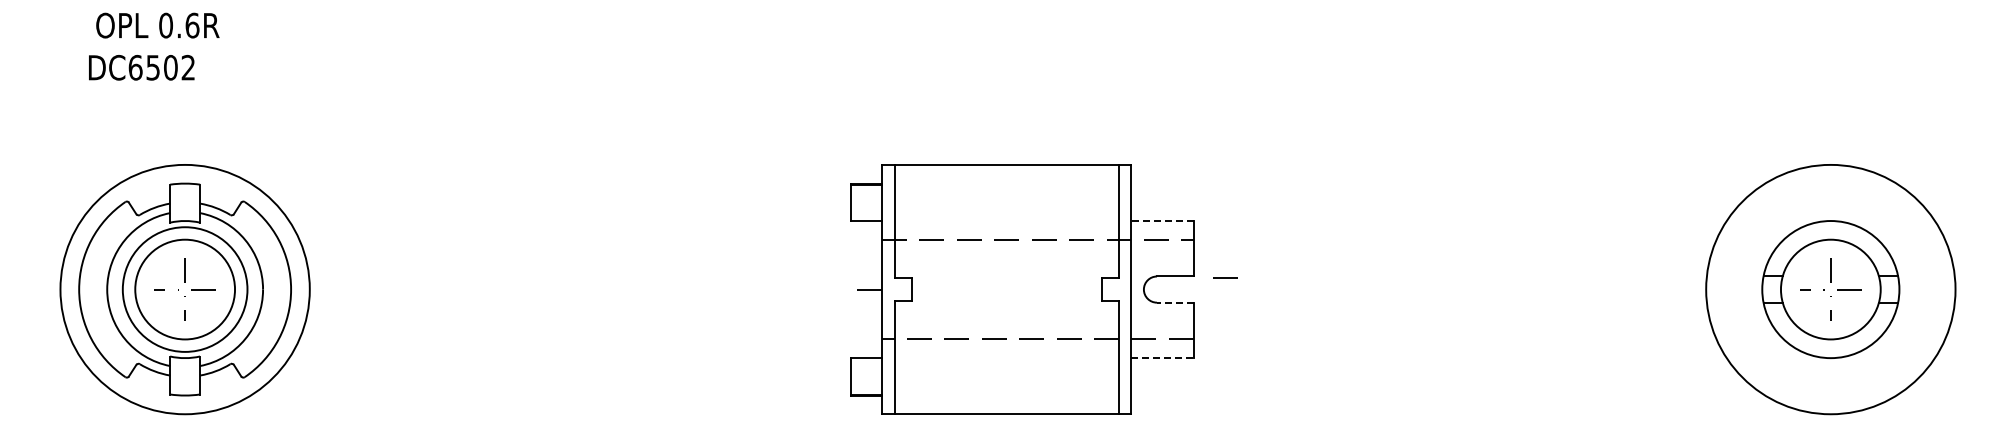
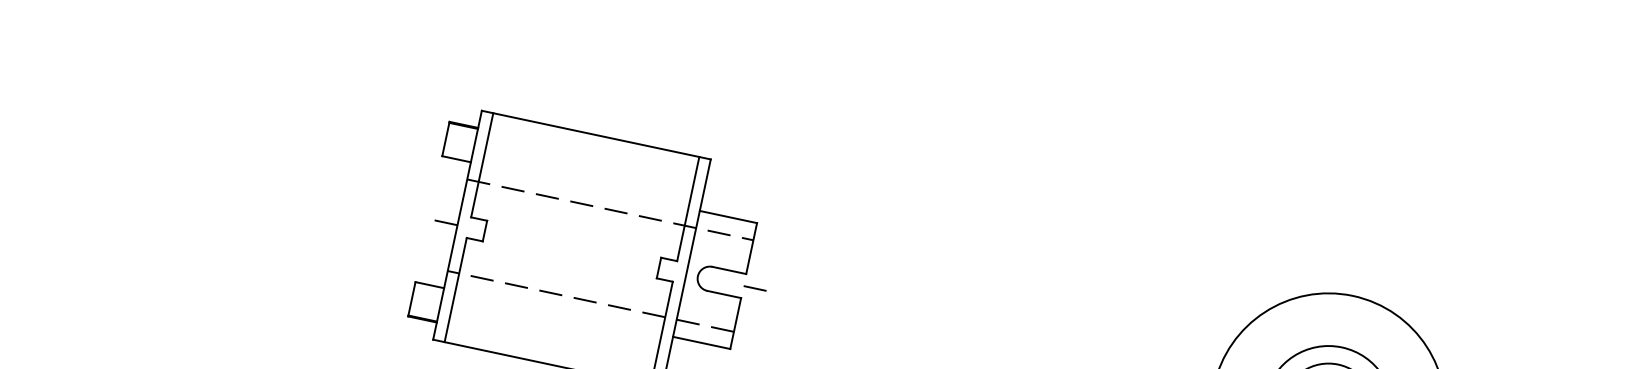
line: (1162, 221) -> (728, 217), dashed -> solid
line: (1225, 277) -> (755, 288), moved
line: (1174, 302) -> (723, 294), dashed -> solid
line: (1163, 358) -> (702, 343), dashed -> solid

